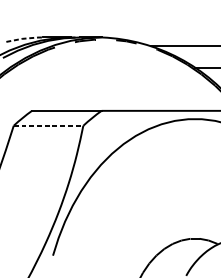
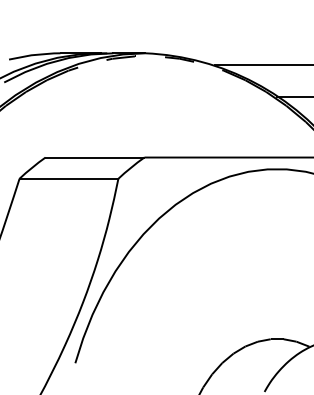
line: (24, 38) -> (35, 54), dashed -> solid
line: (48, 125) -> (69, 178), dashed -> solid

